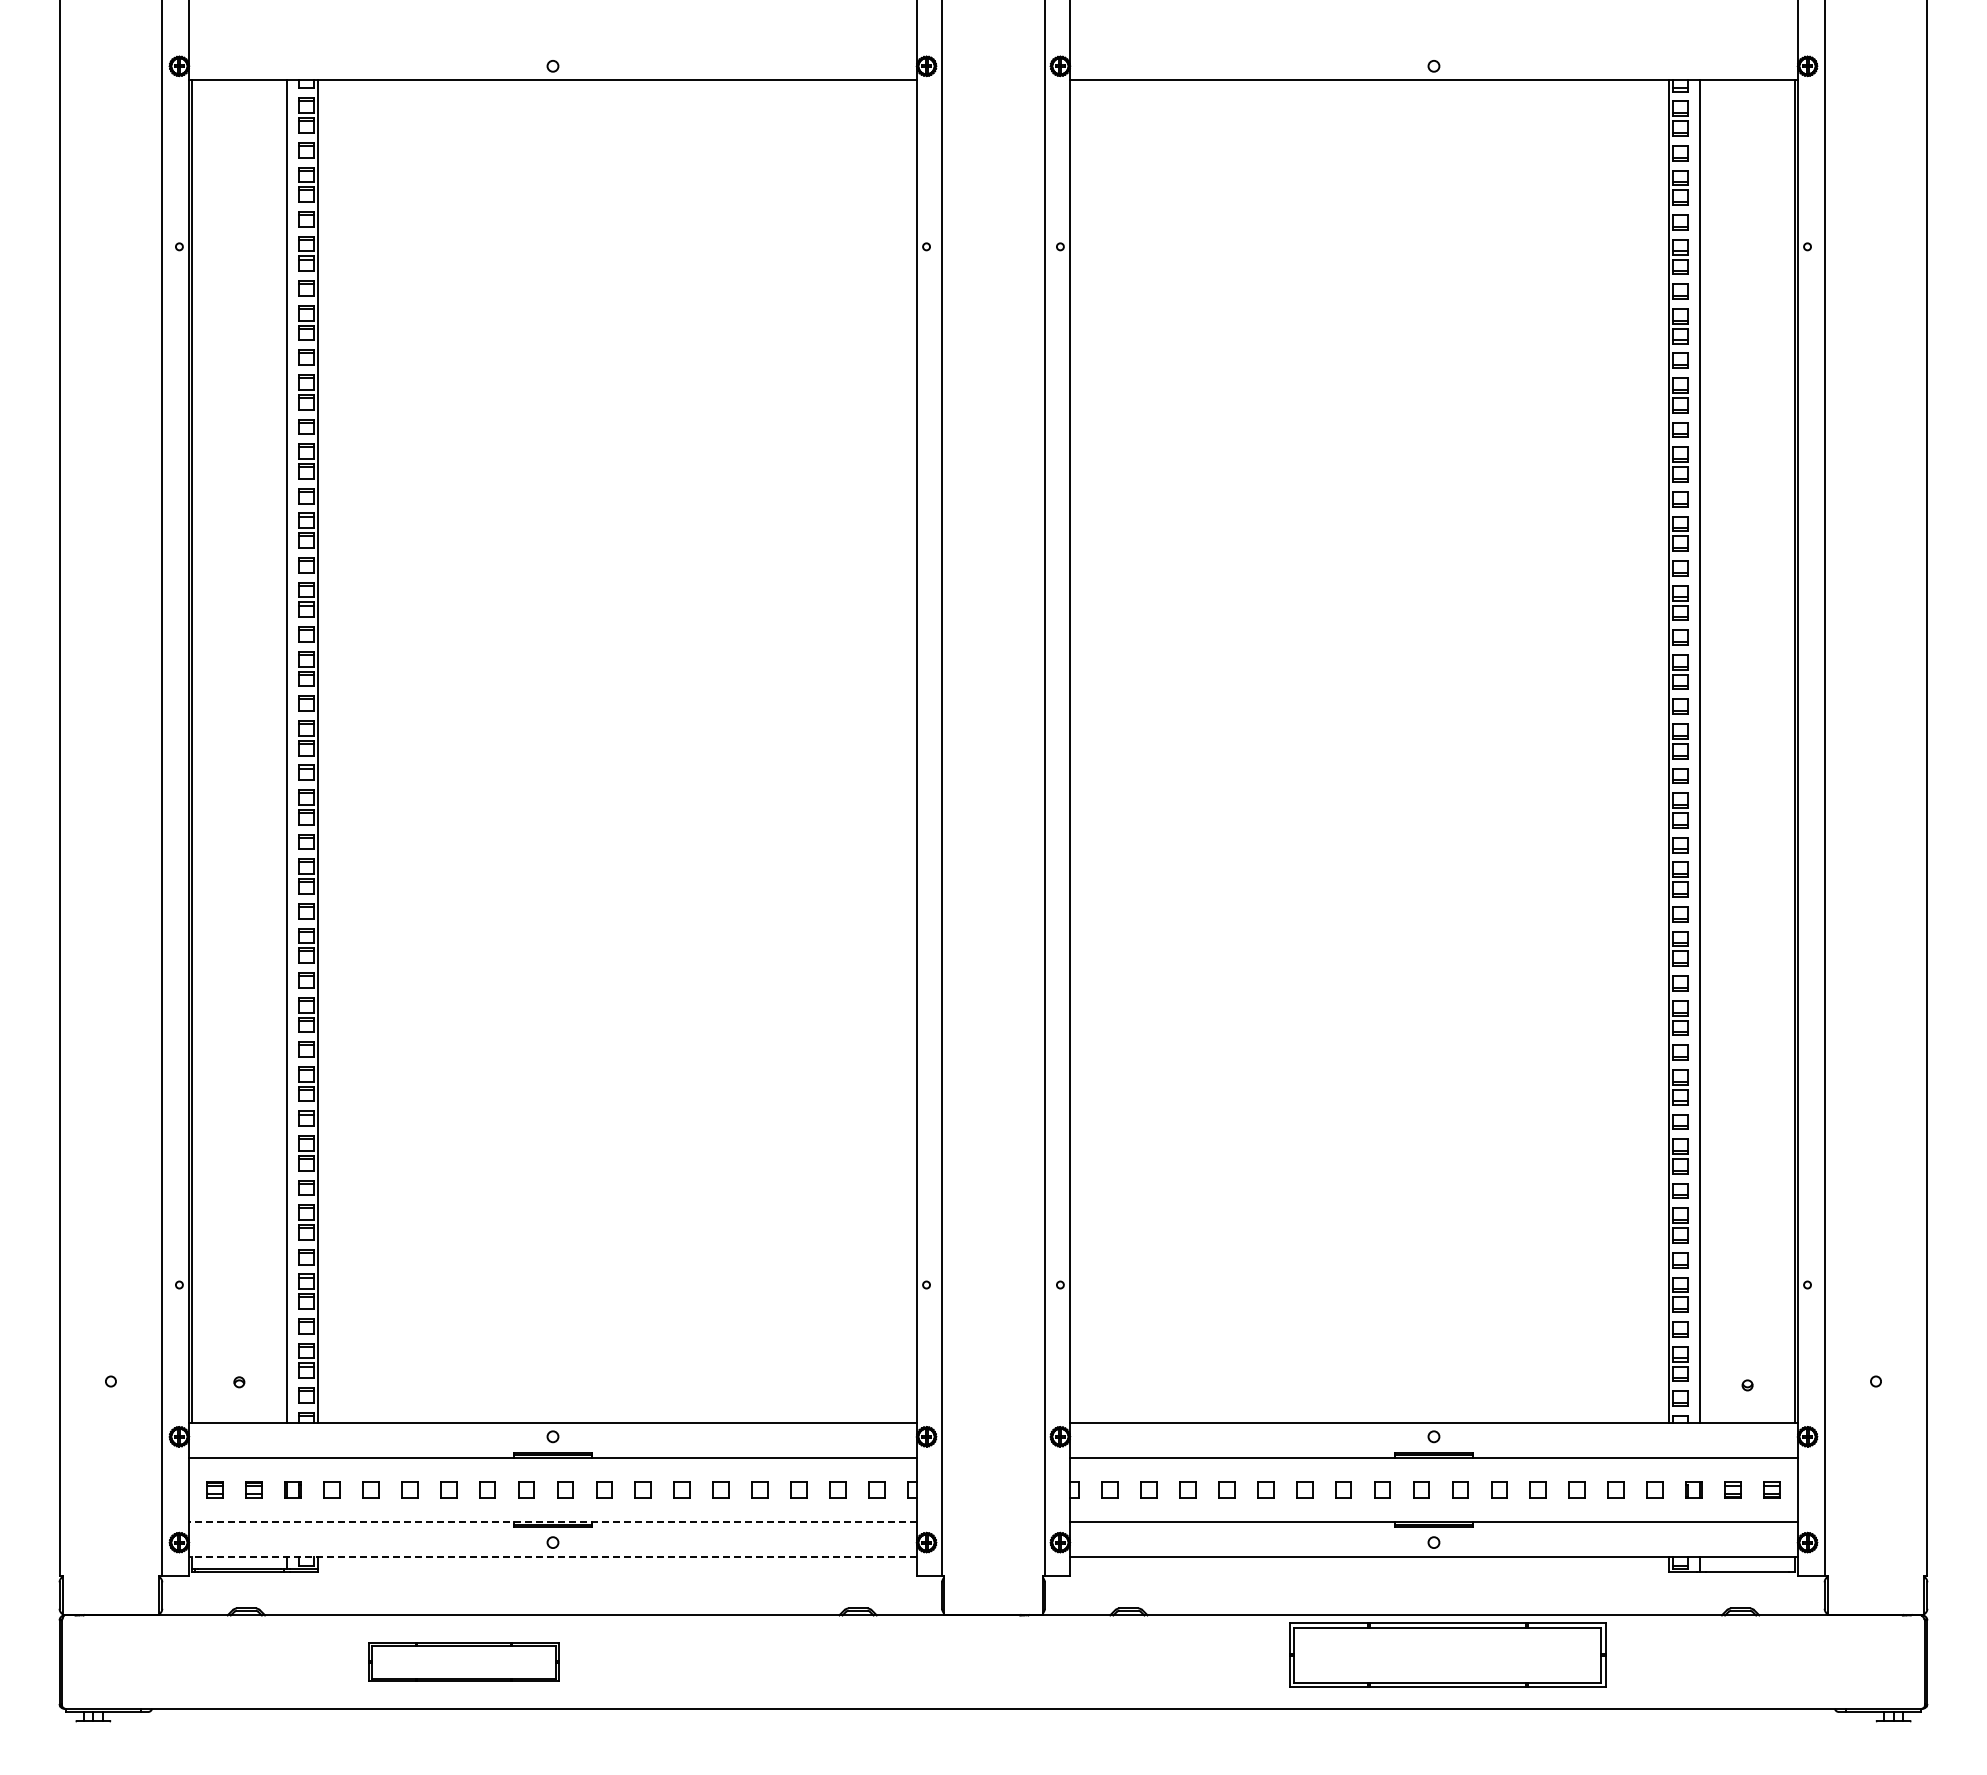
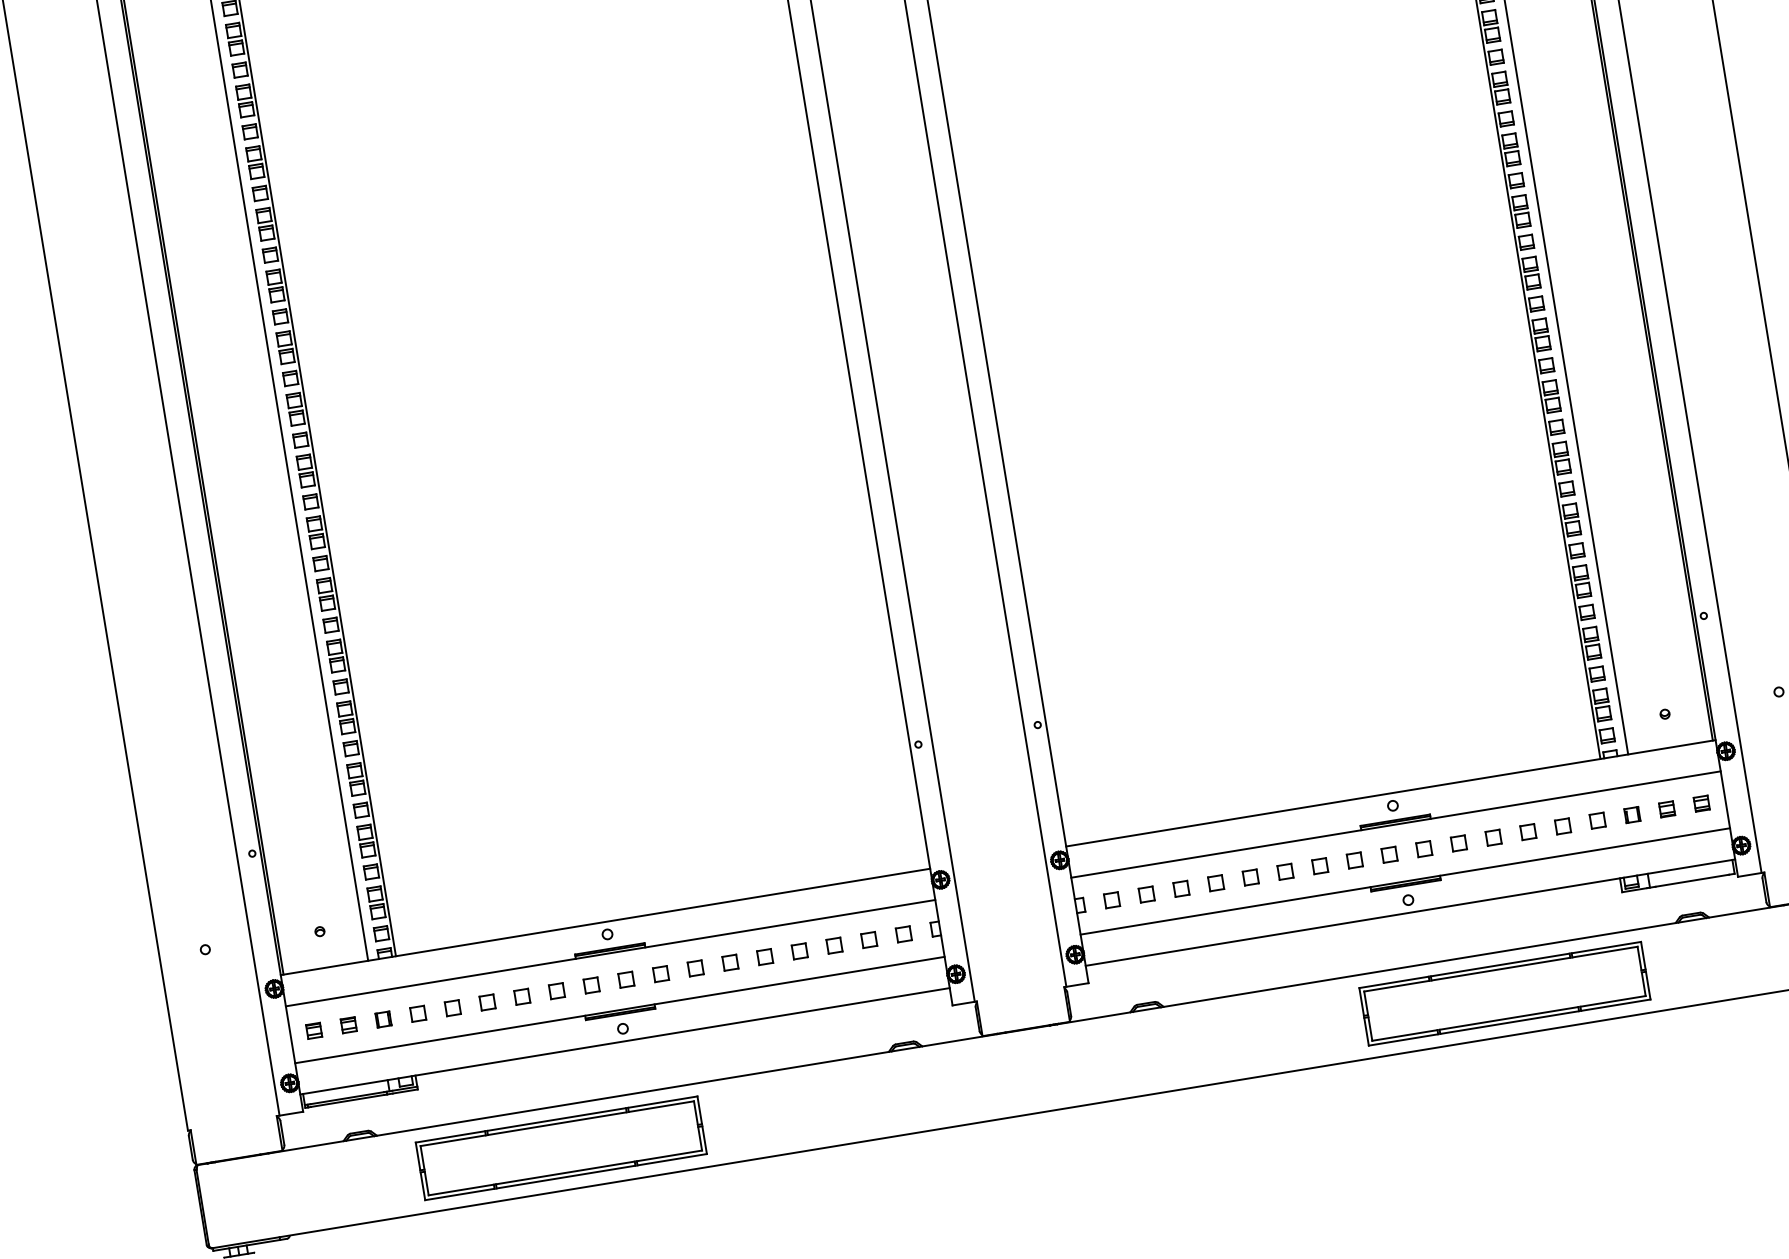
line: (552, 1521) -> (619, 1010), dashed -> solid
line: (552, 1556) -> (624, 1041), dashed -> solid
part: (1447, 1654) -> (1504, 993), moved
part: (463, 1661) -> (560, 1147), size x1.67

